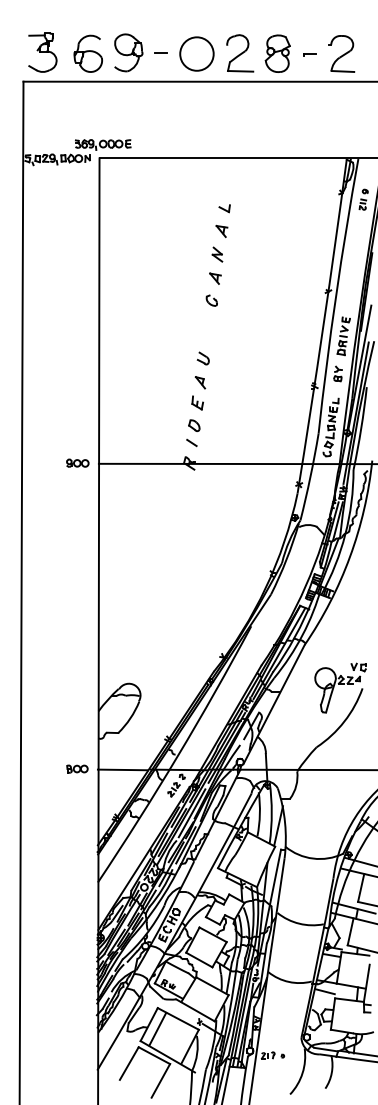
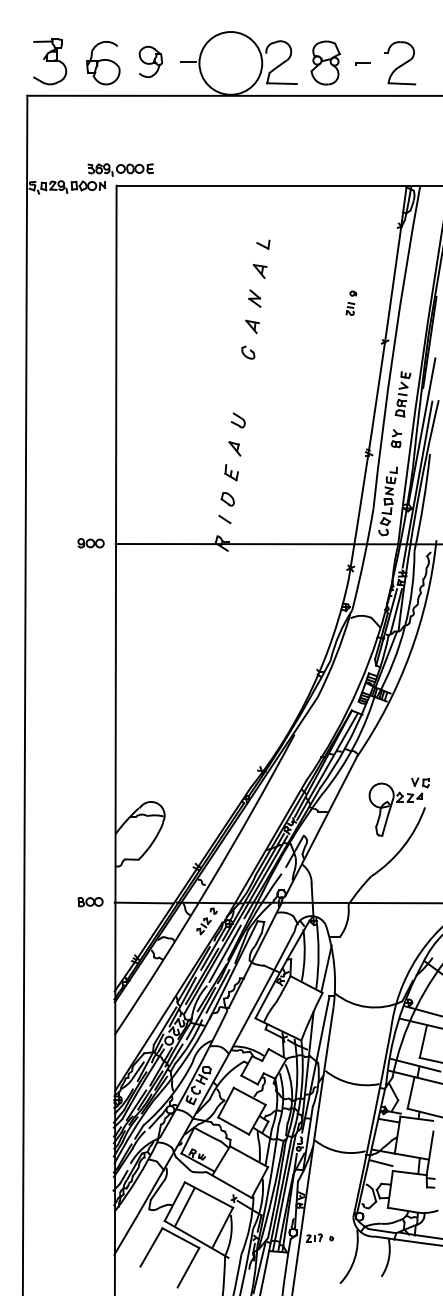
part: (128, 52) -> (150, 61), size x0.7
circle: (196, 54) -> (230, 63), size x1.6
part: (363, 199) -> (351, 302), moved

